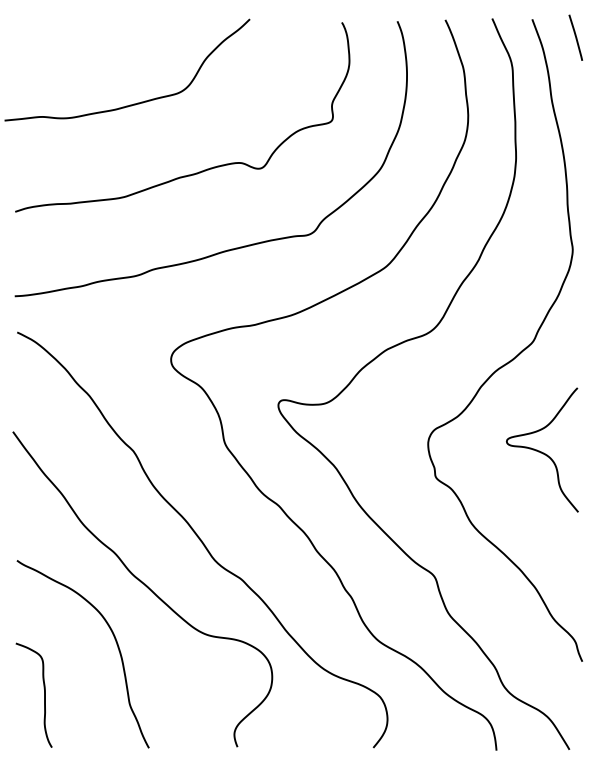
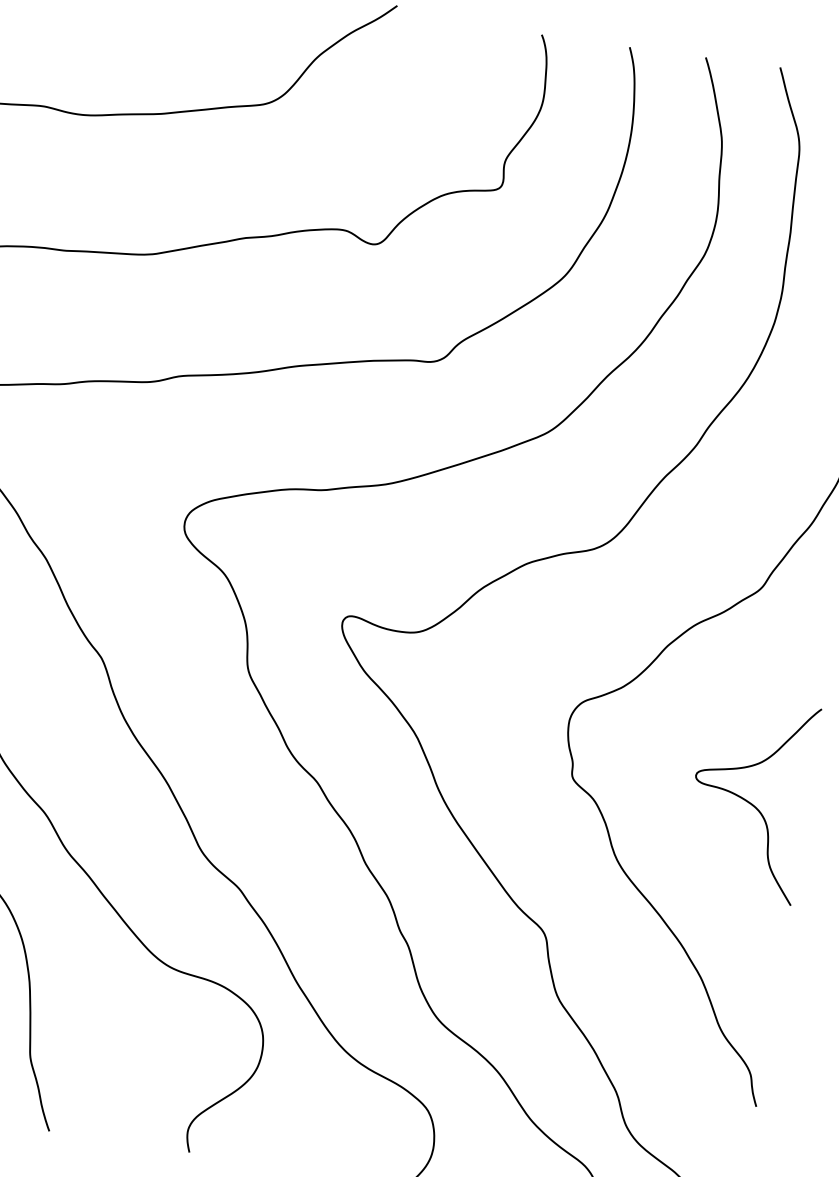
curve: (541, 451) -> (748, 800), moved

